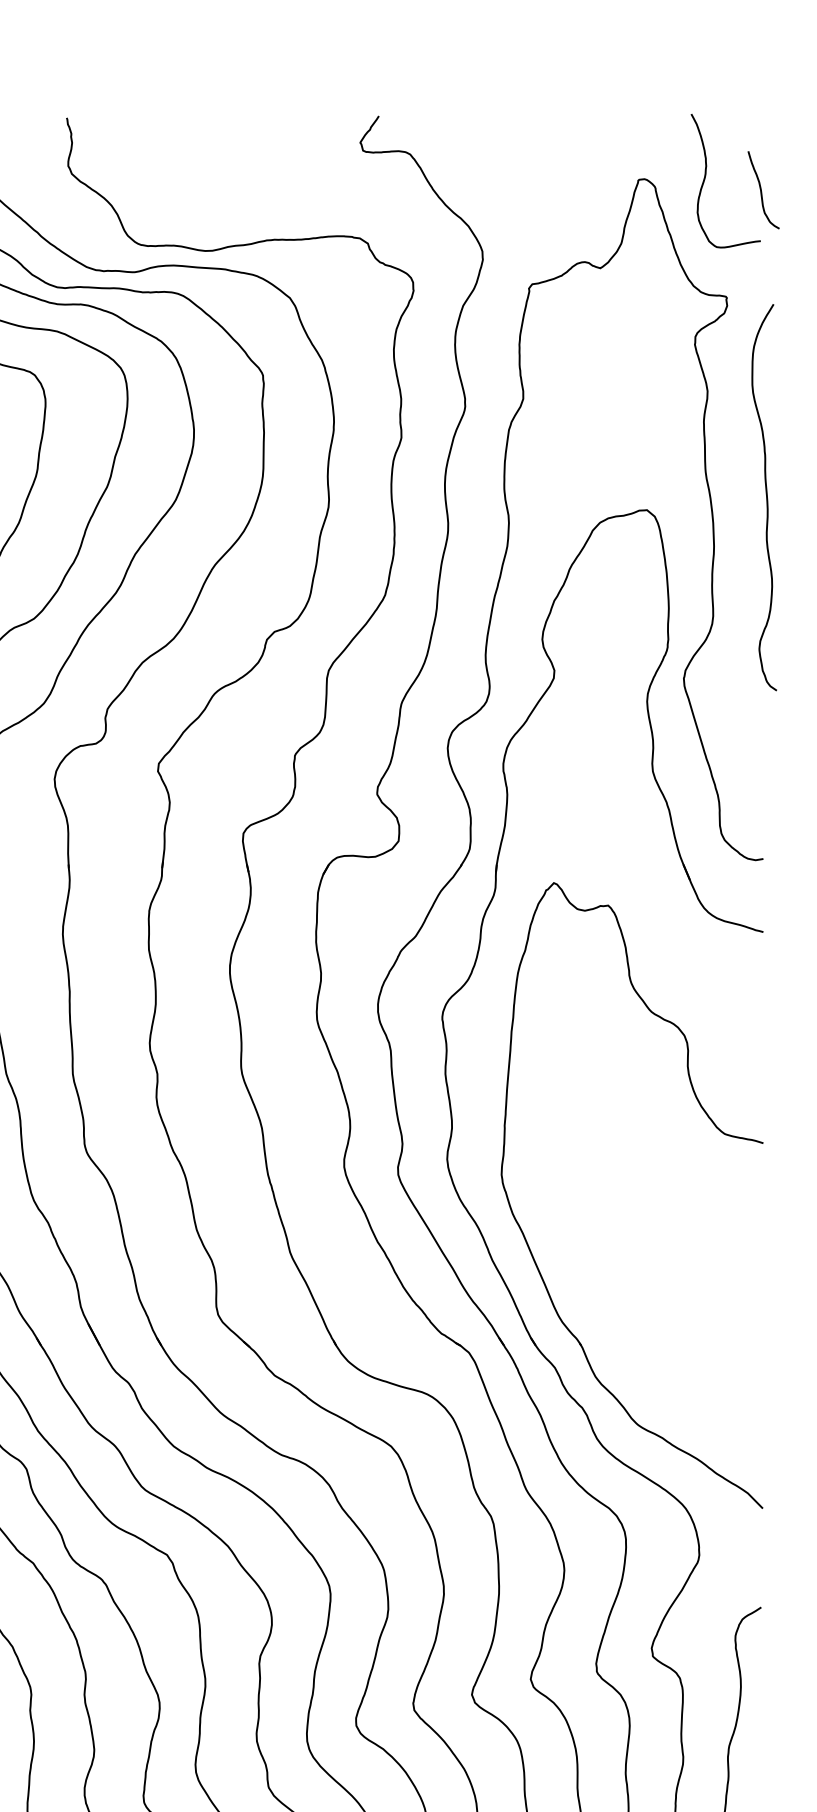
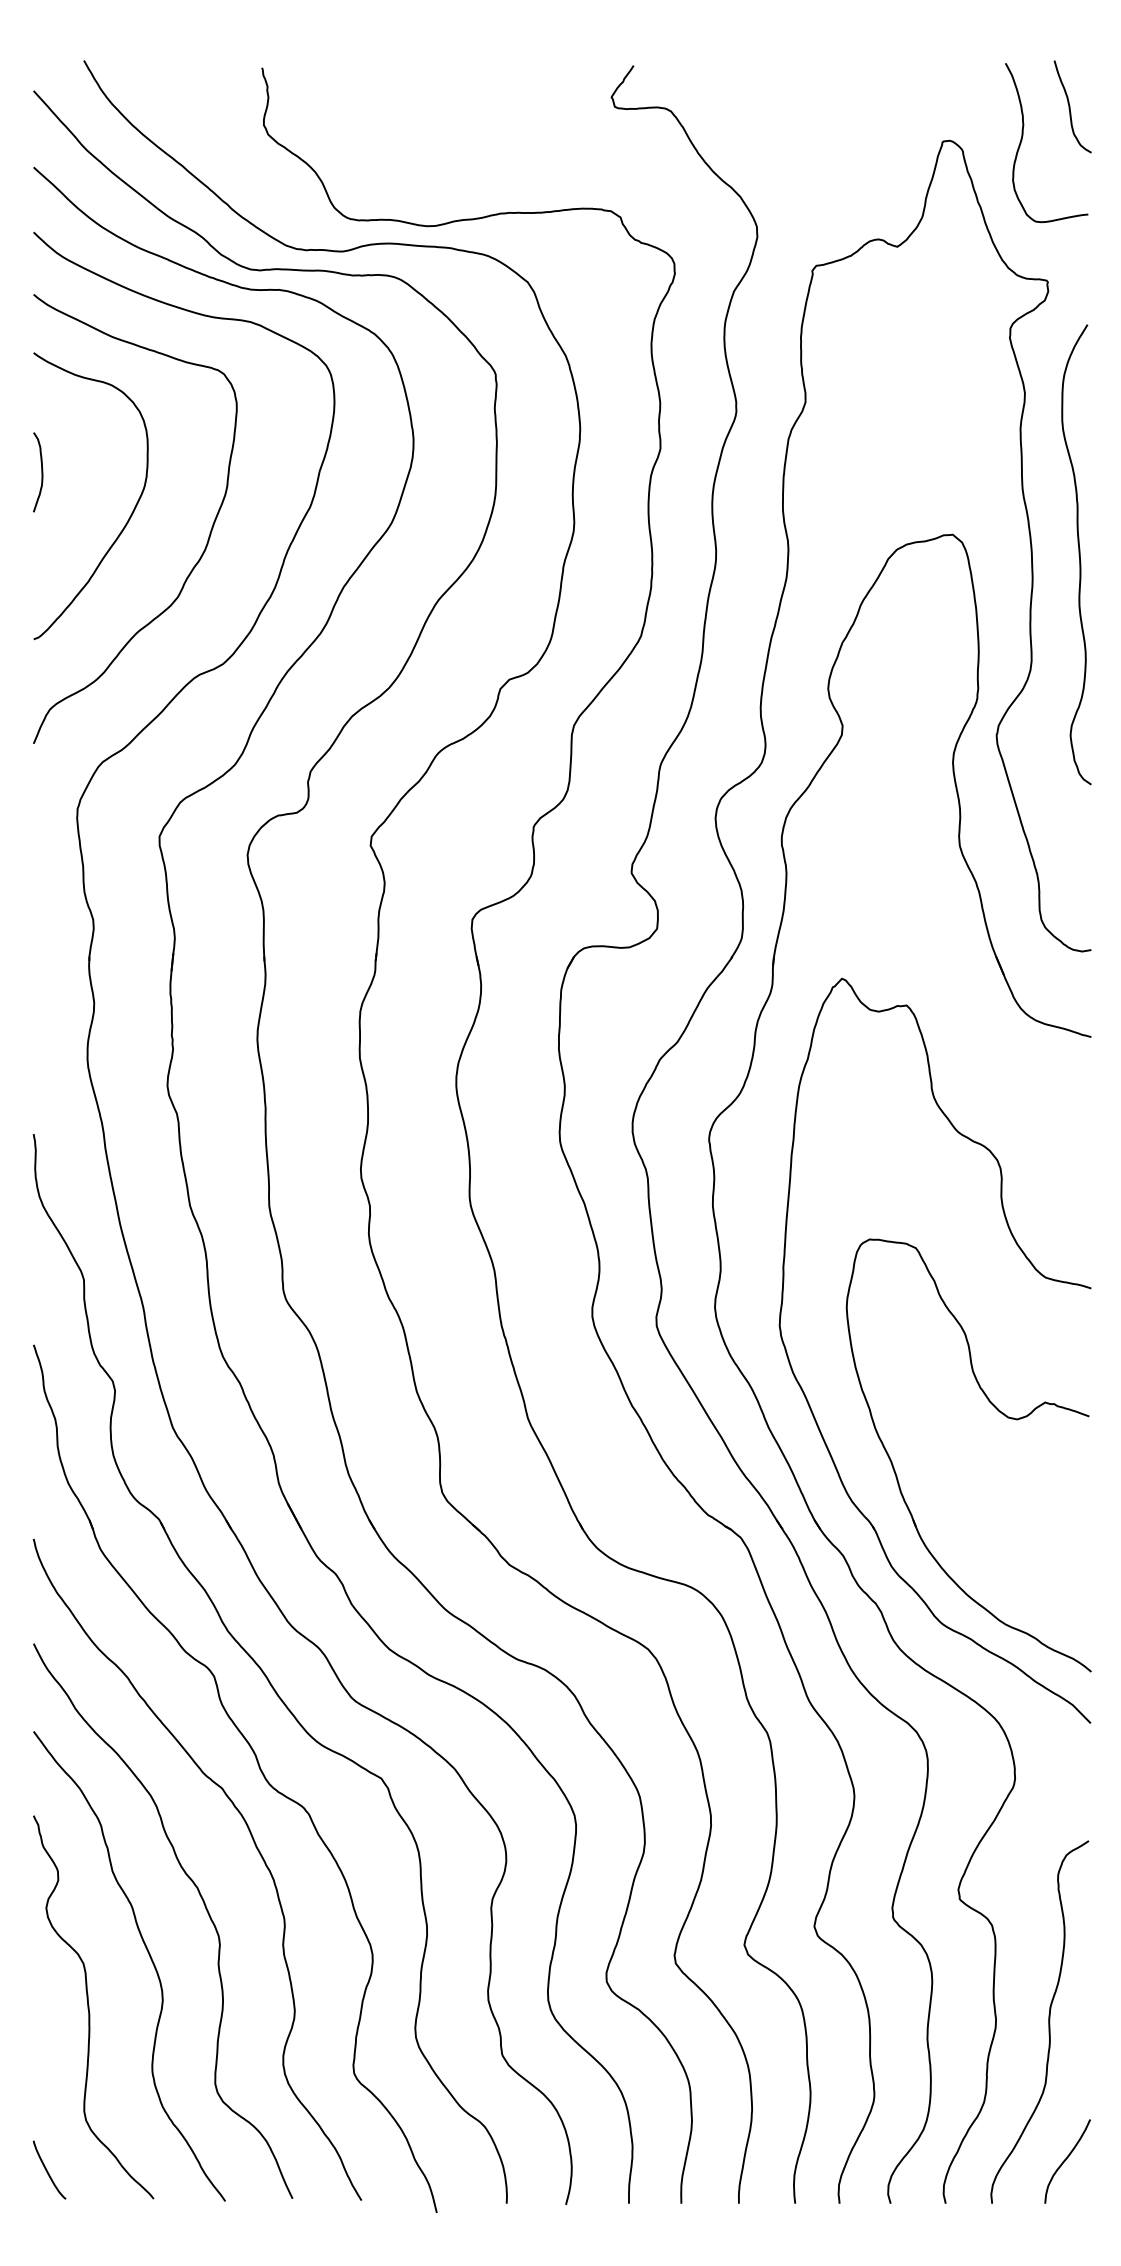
curve: (761, 189) -> (1070, 106), moved
curve: (766, 497) -> (1078, 554), moved
part: (687, 1248) -> (1000, 1413), added

